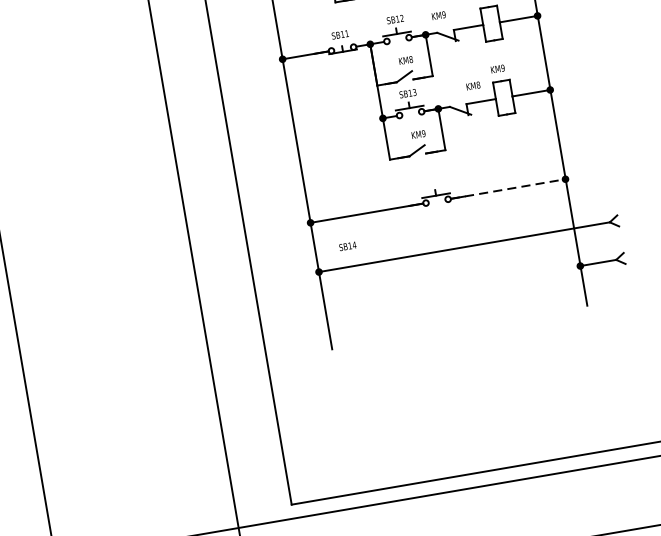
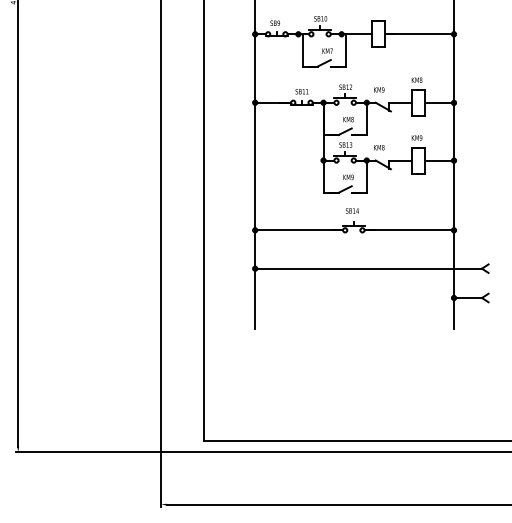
text: (473, 85) -> (379, 147), moved
line: (508, 189) -> (409, 230), dashed -> solid
text: (346, 245) -> (351, 210), moved

